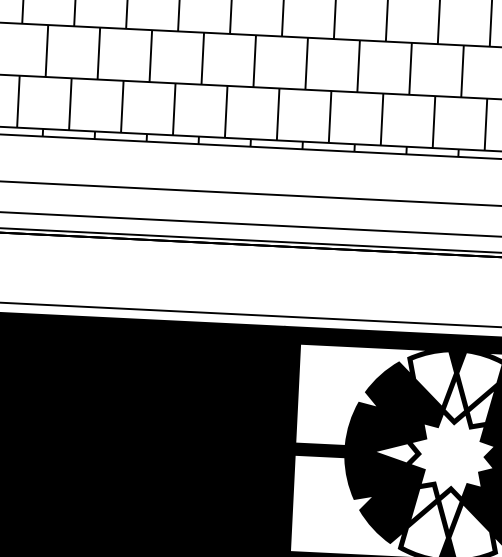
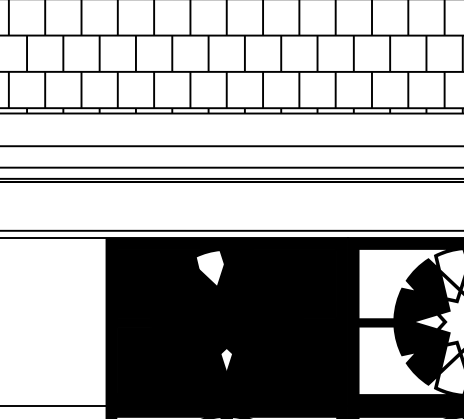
fill: (85, 360) -> (209, 268), removed
fill: (103, 493) -> (226, 360), removed

